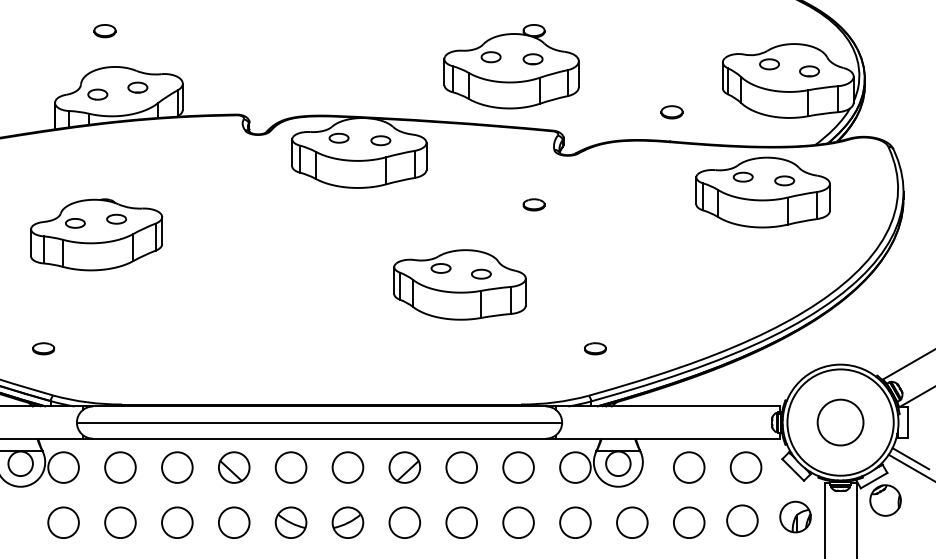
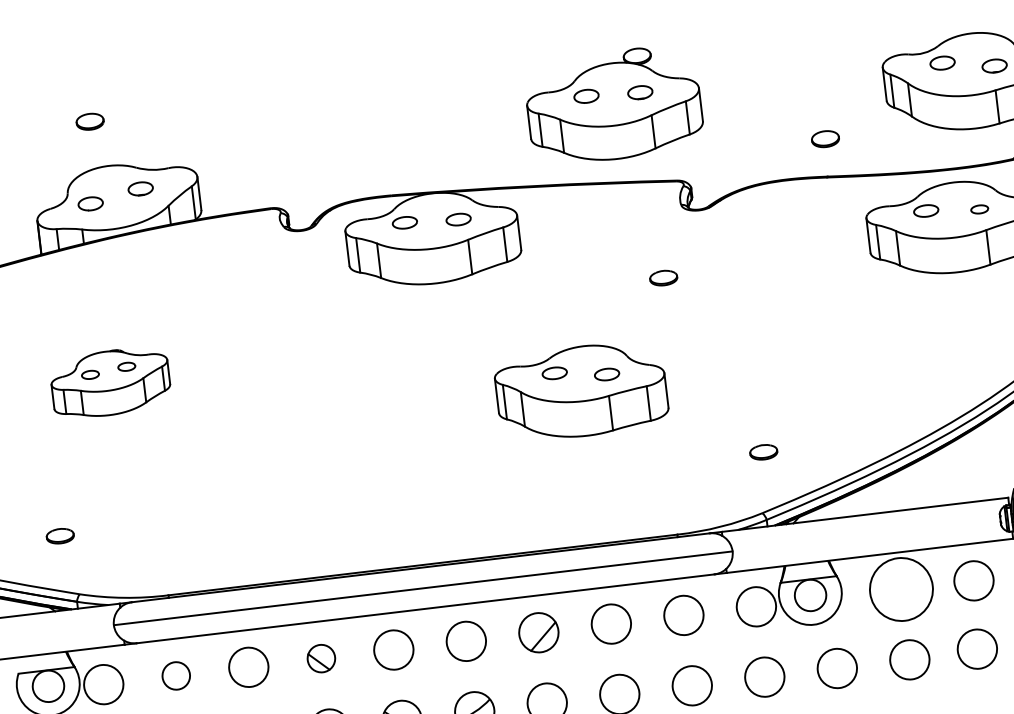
part: (784, 180) -> (979, 208), size x0.7
part: (96, 234) -> (110, 382), size x0.7
circle: (120, 467) -> (176, 675), size x0.7
part: (234, 467) -> (321, 658), size x0.7
circle: (688, 467) -> (900, 589), size x1.6

